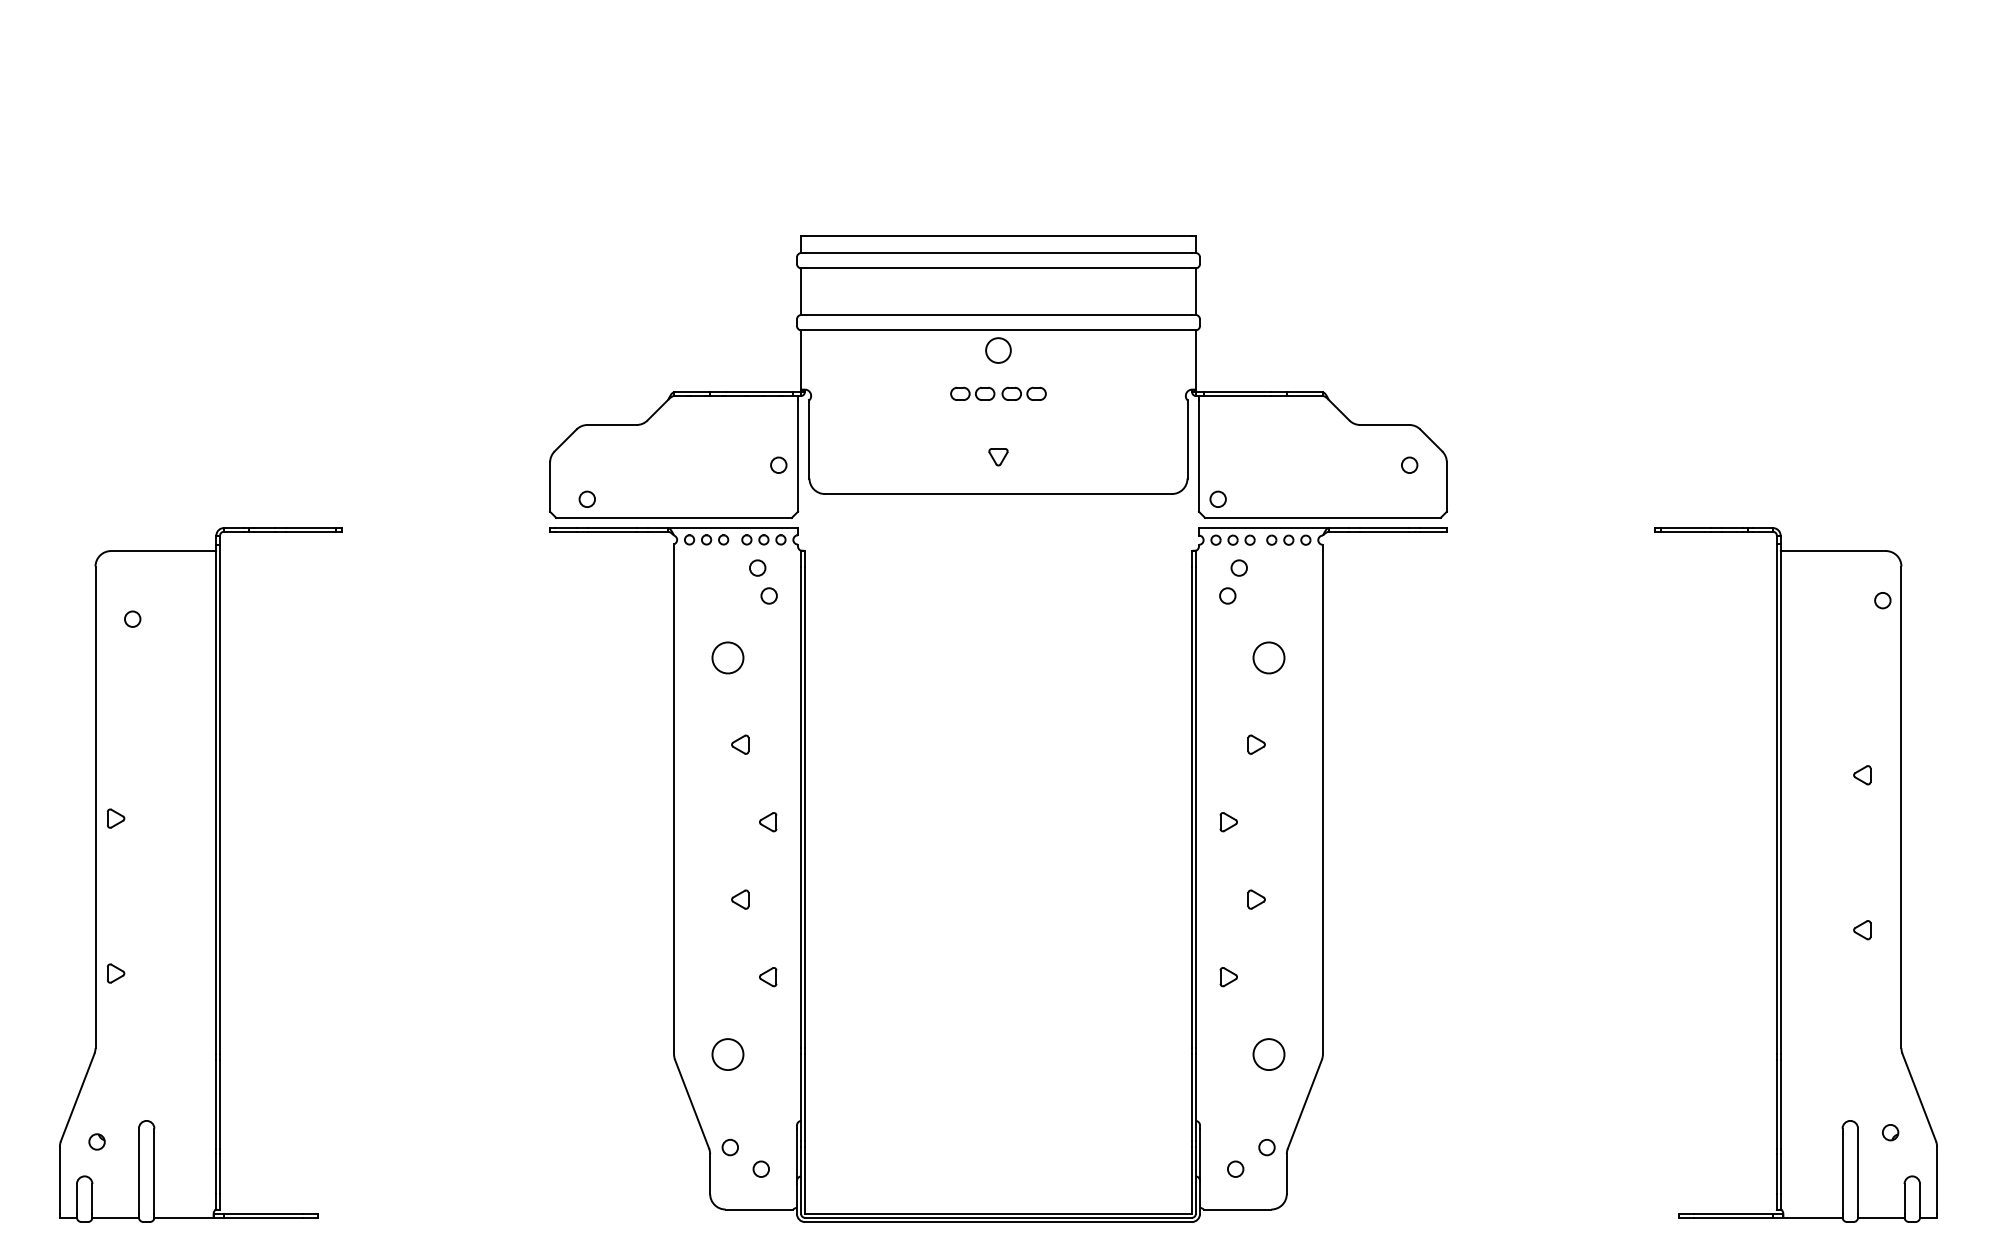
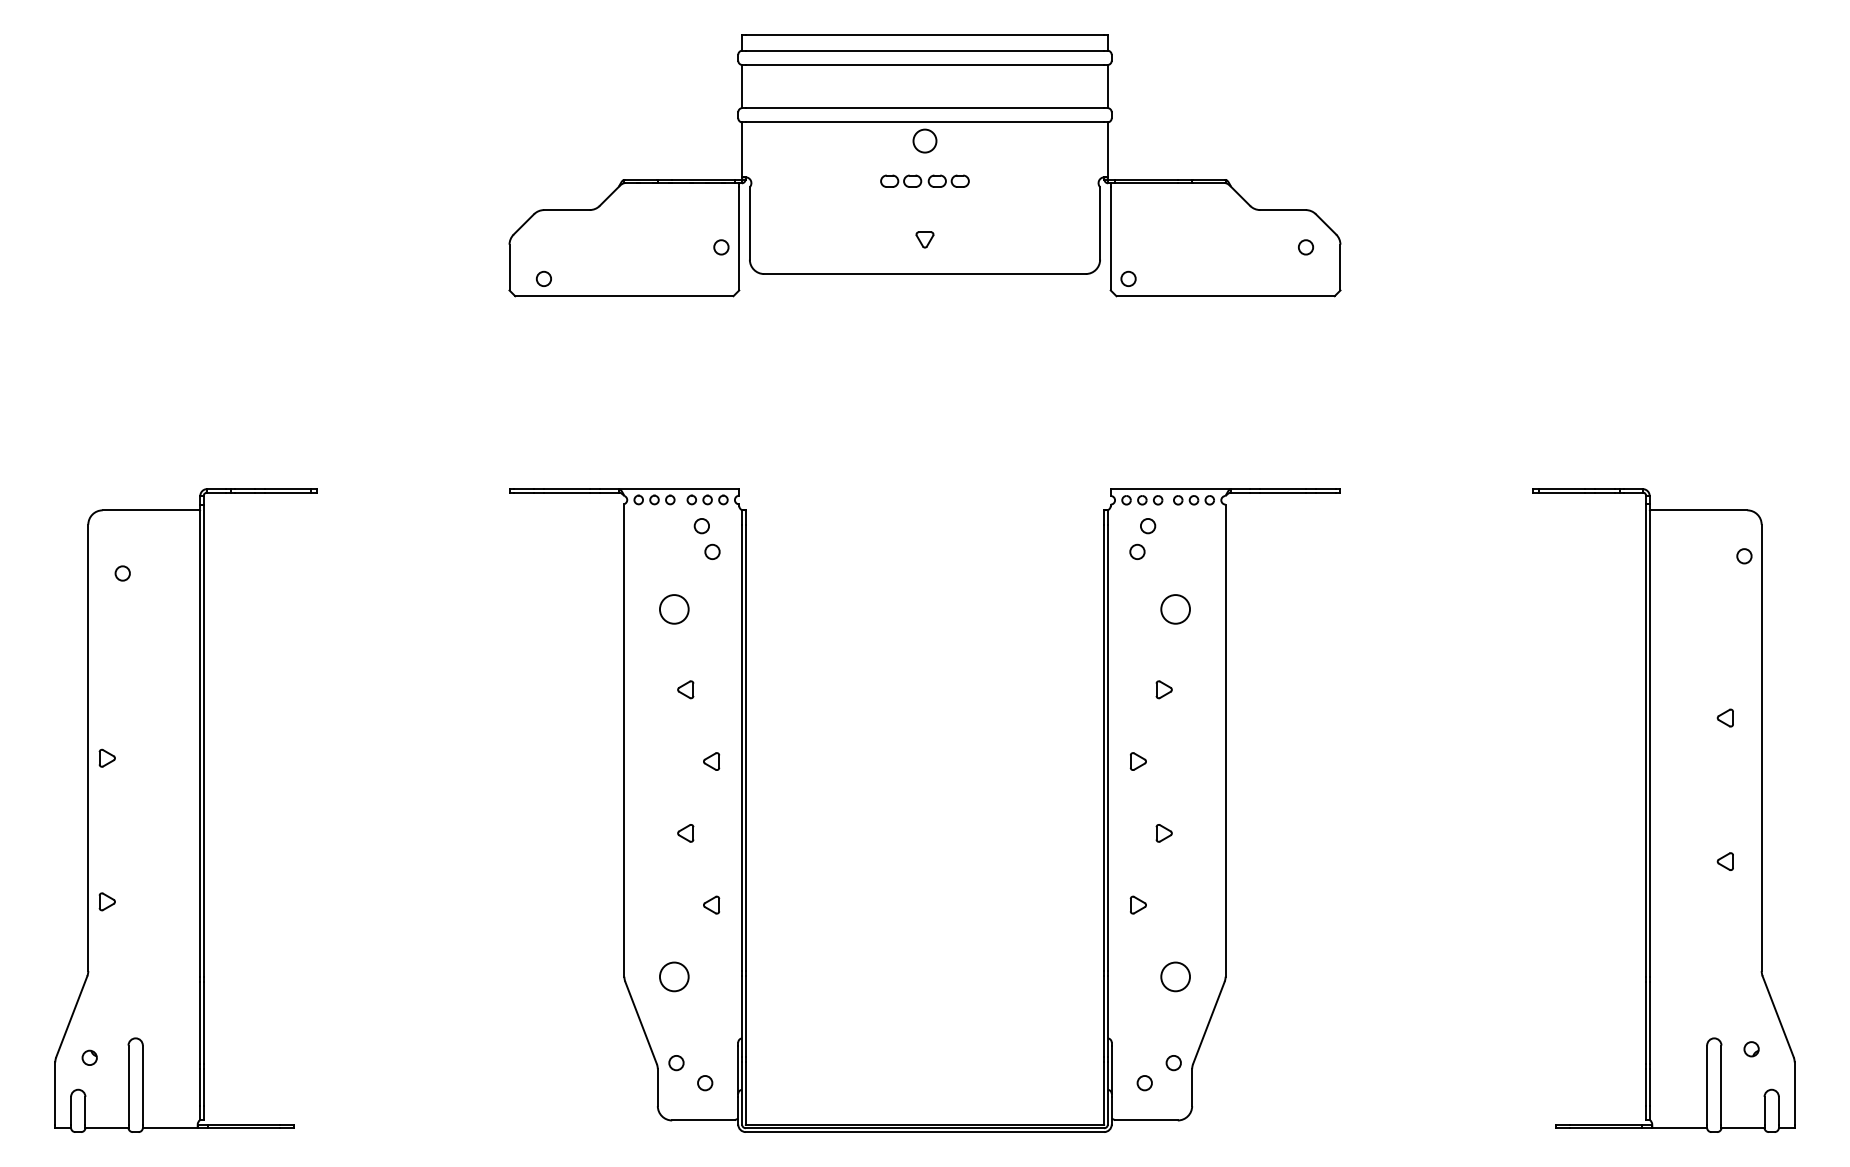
part: (998, 376) -> (925, 165), moved

